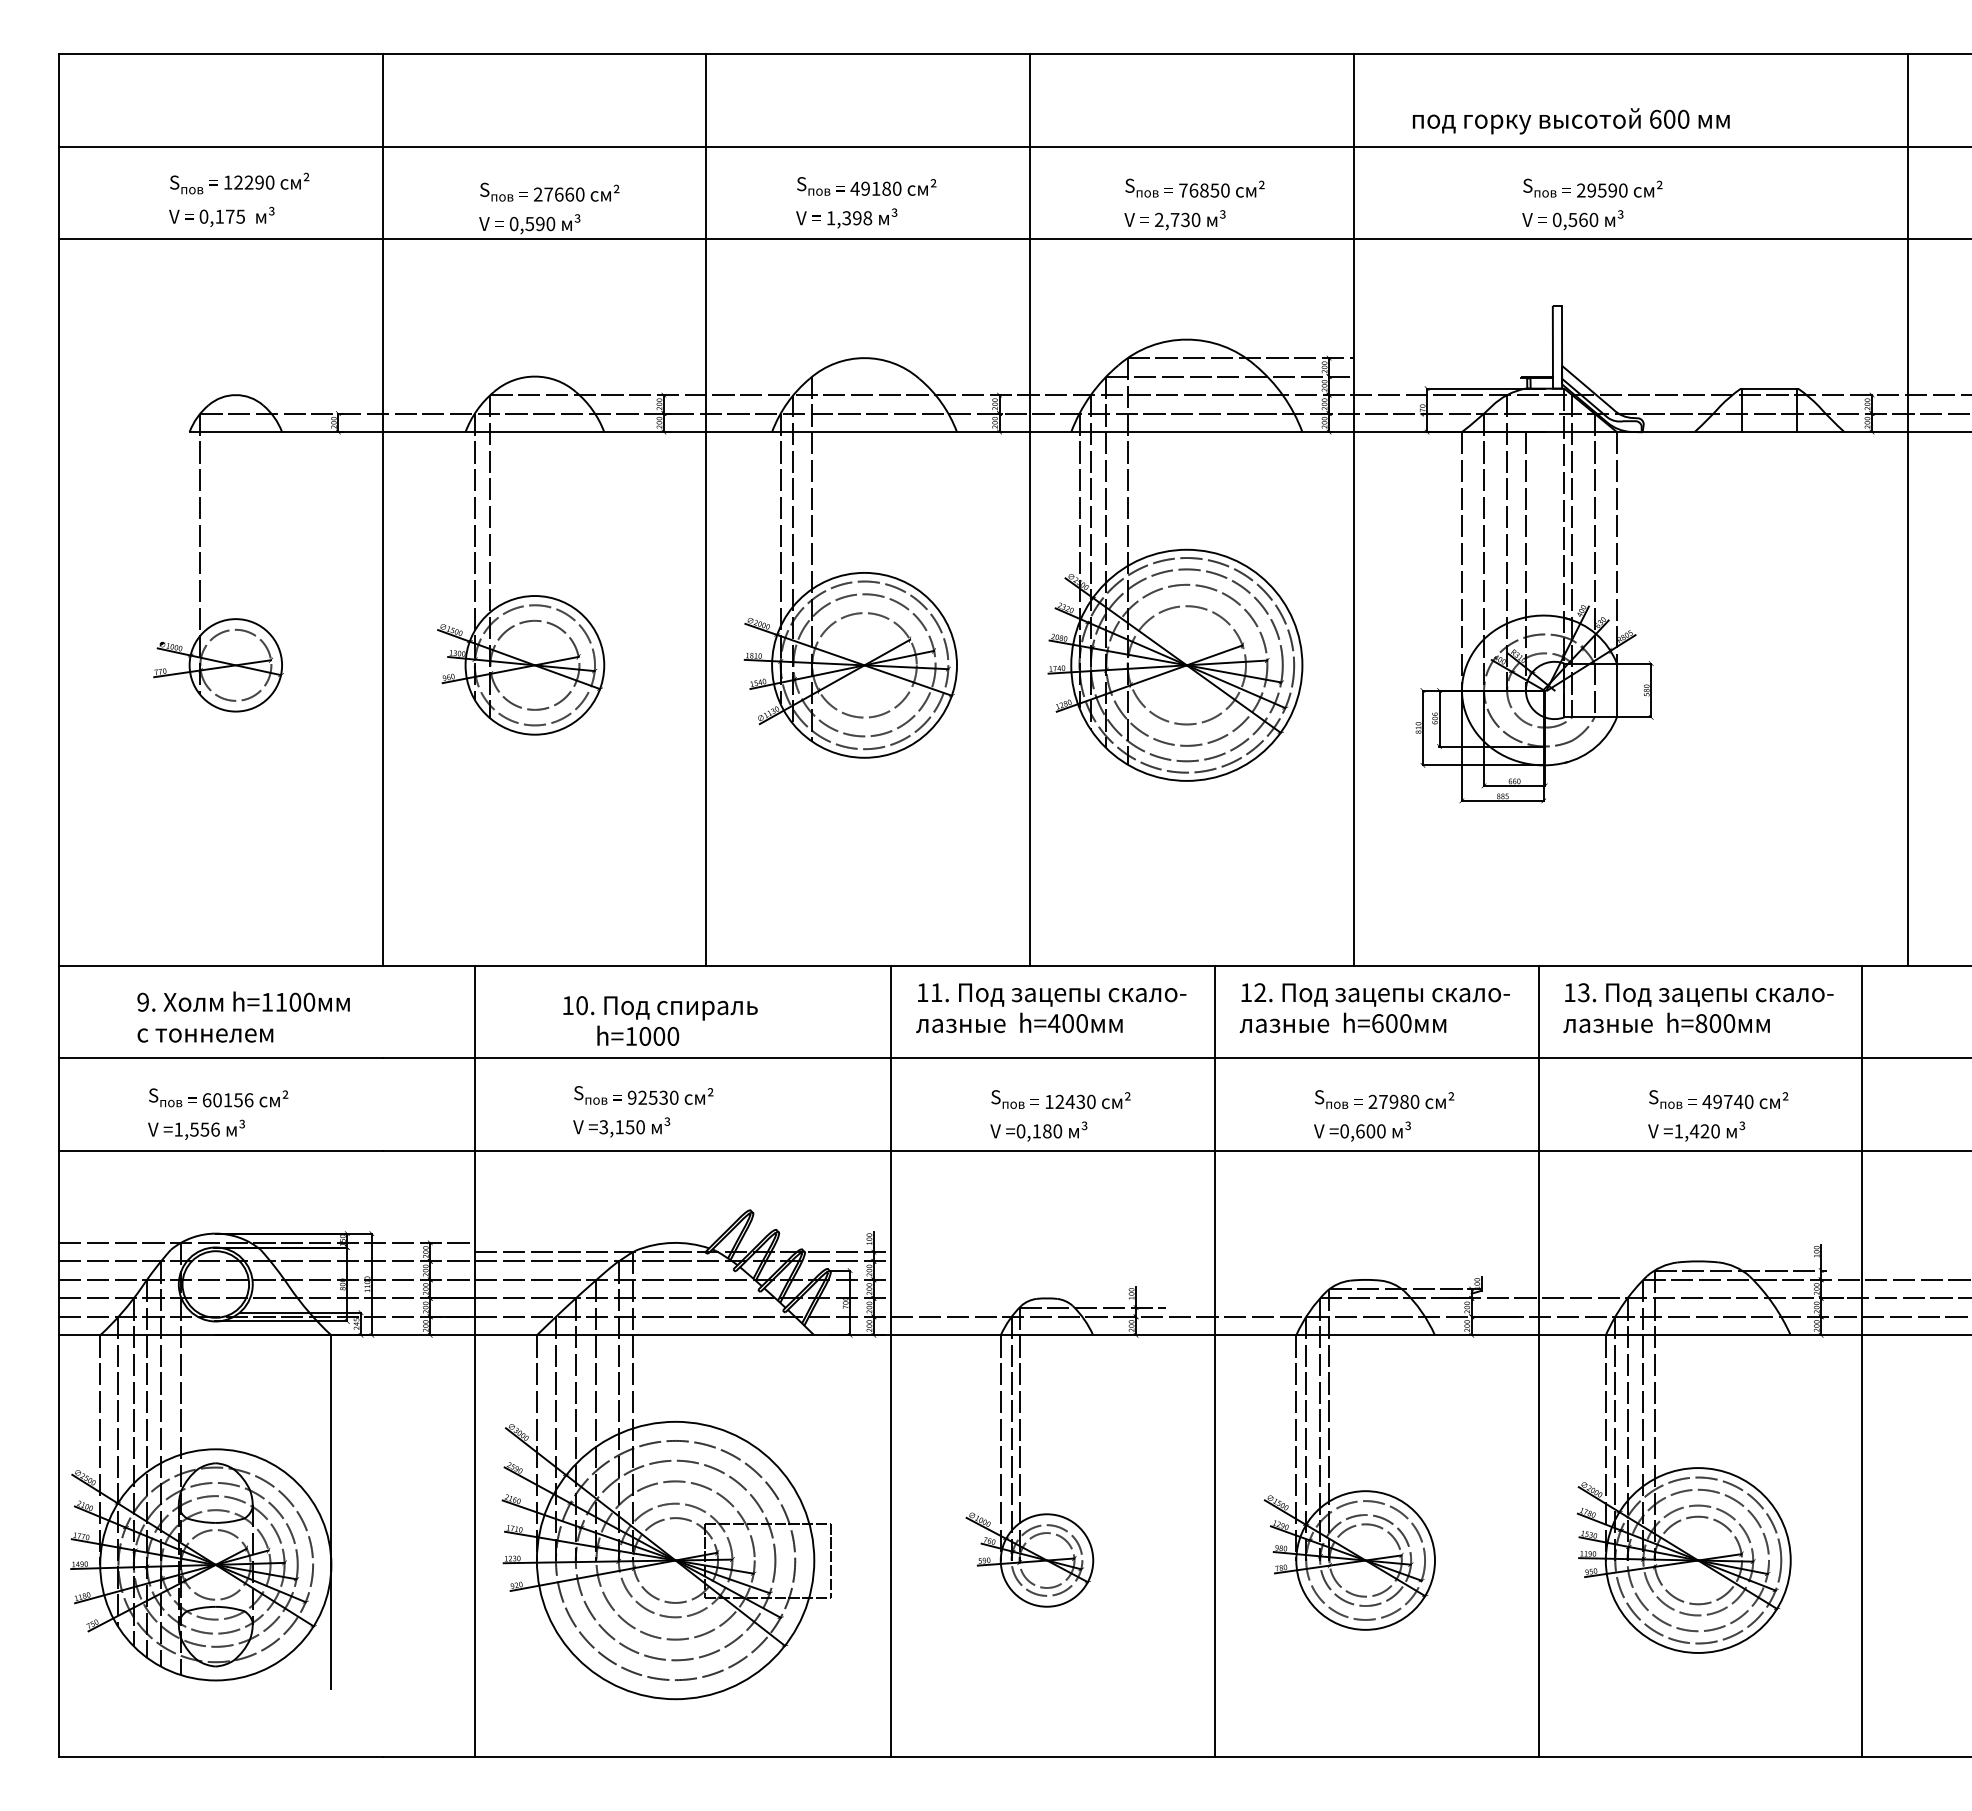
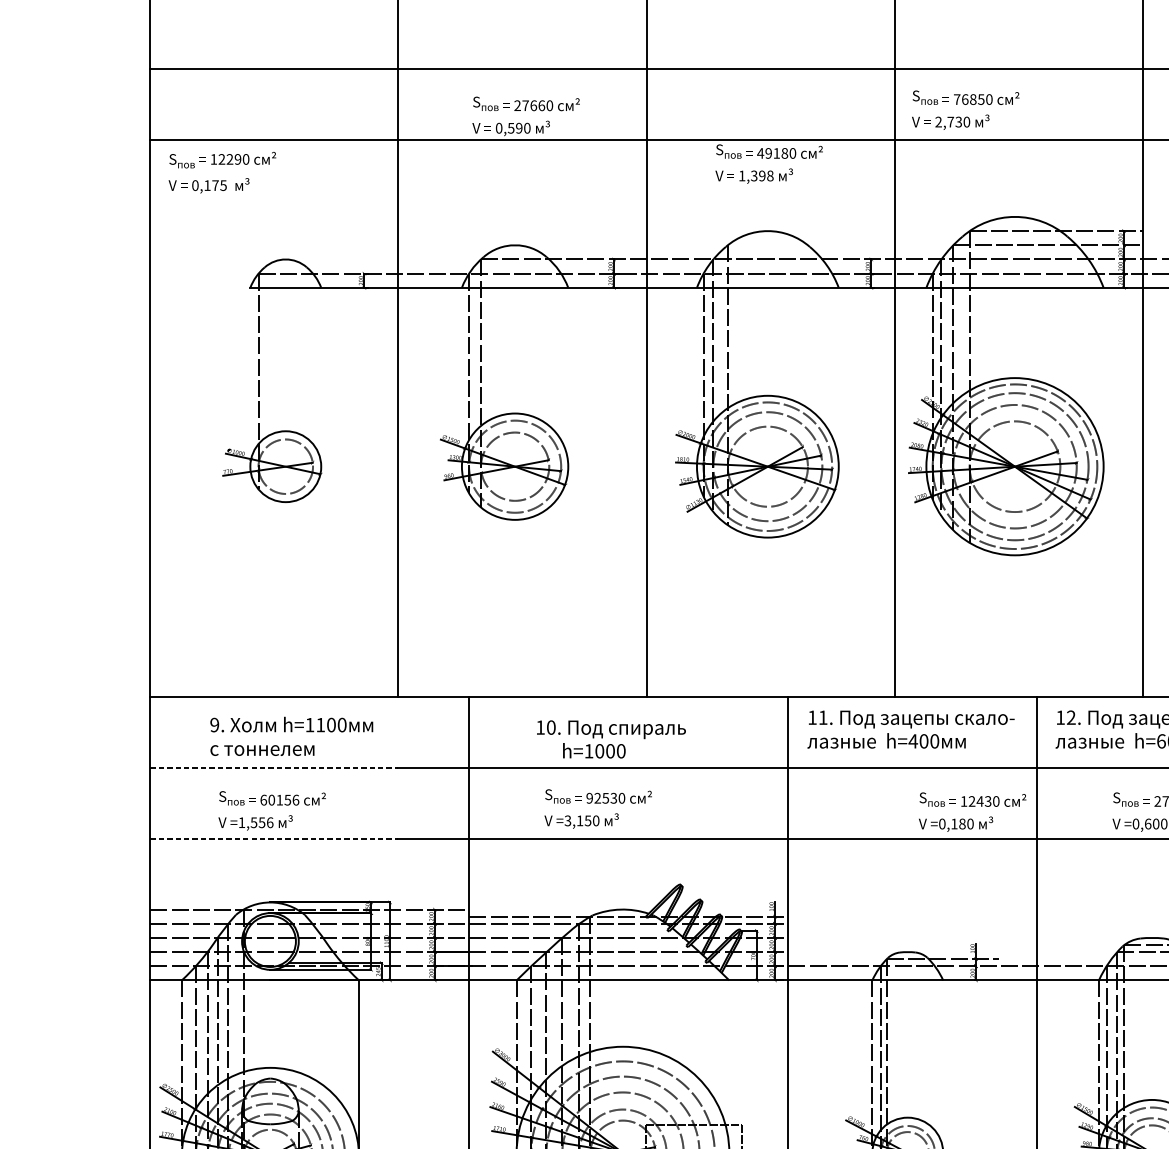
text: (239, 199) -> (222, 172), moved
text: (866, 202) -> (769, 163), moved
text: (1194, 204) -> (965, 110), moved
line: (220, 1058) -> (274, 768), solid -> dashed
text: (1060, 1115) -> (972, 811), moved
line: (220, 1150) -> (274, 838), solid -> dashed

